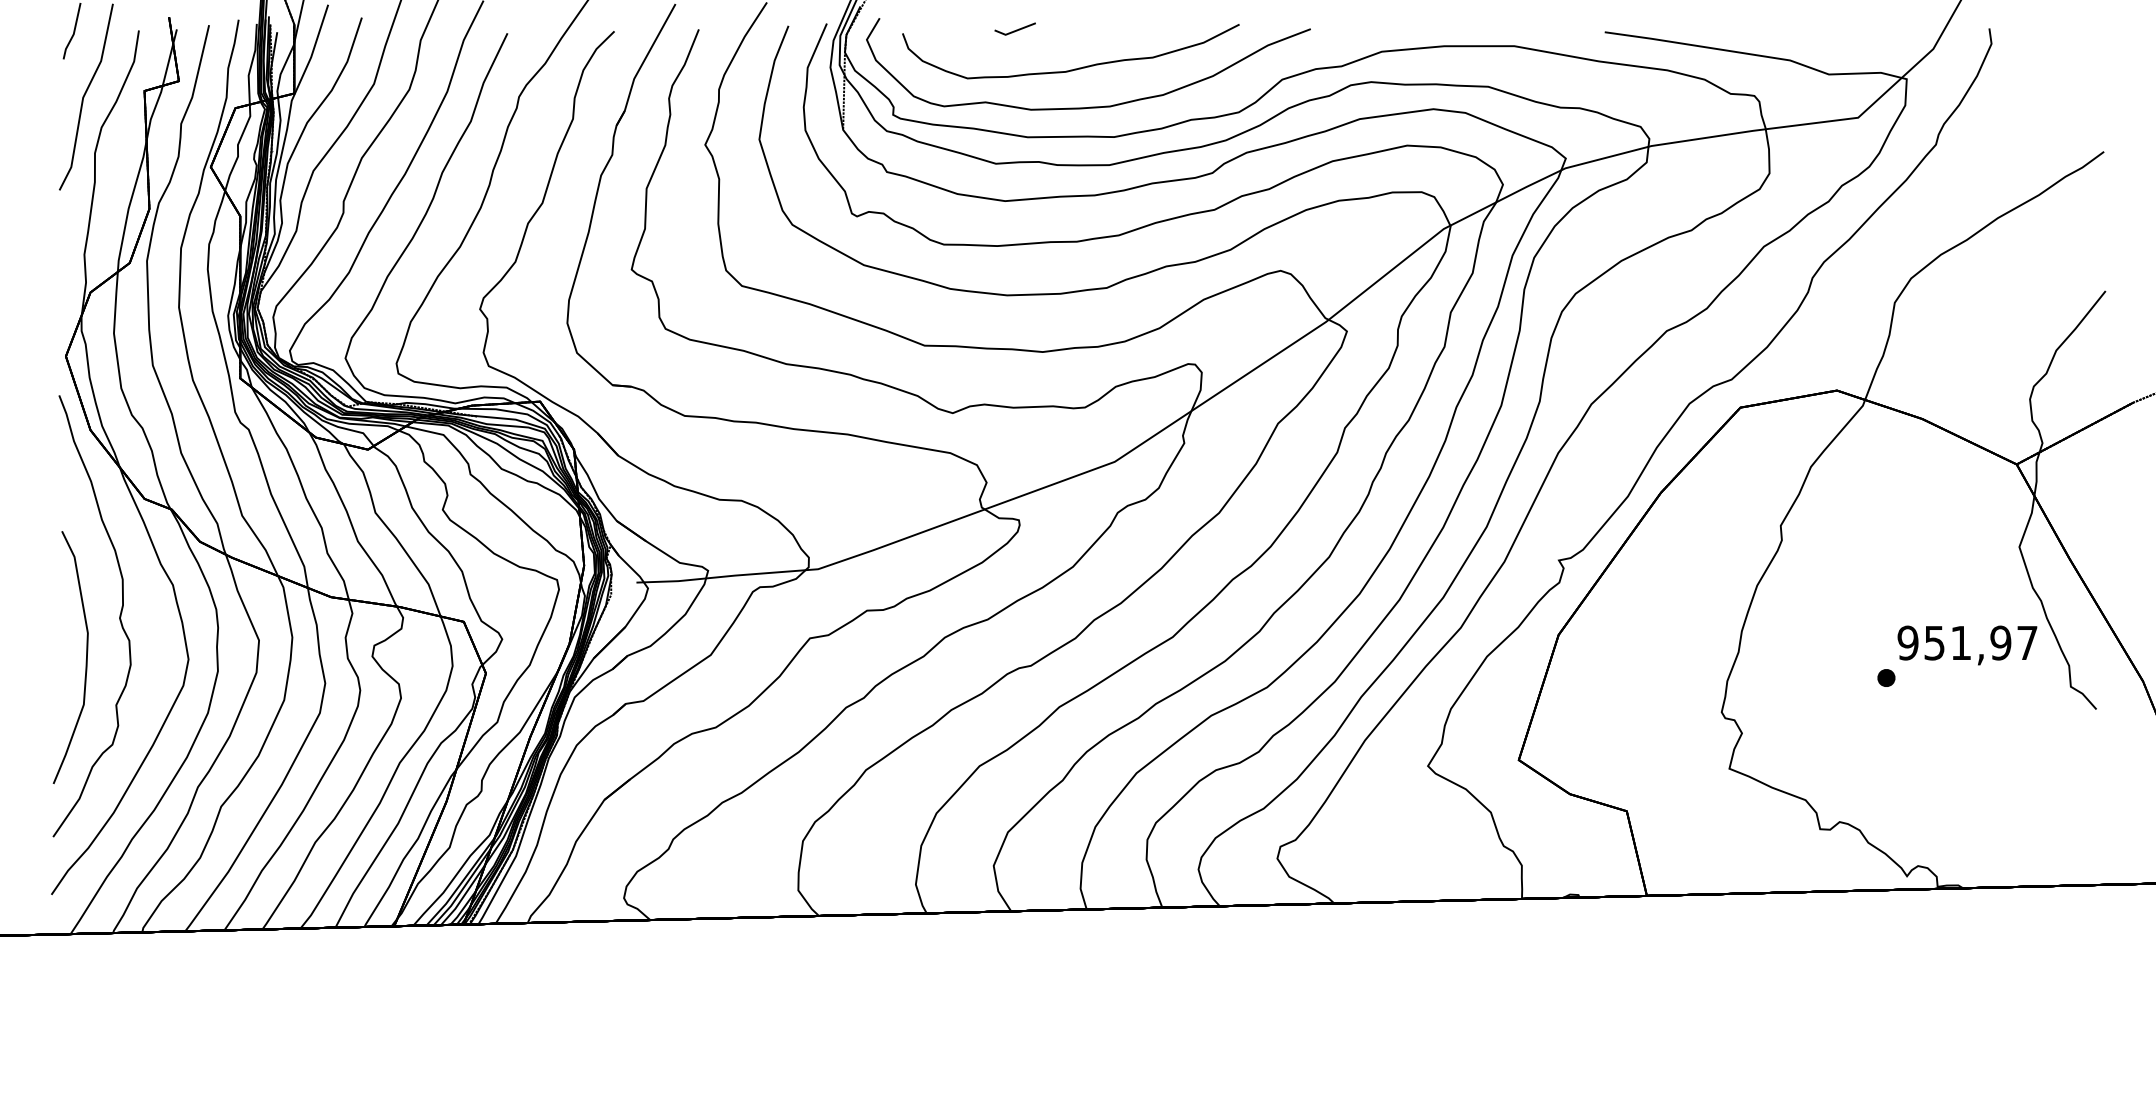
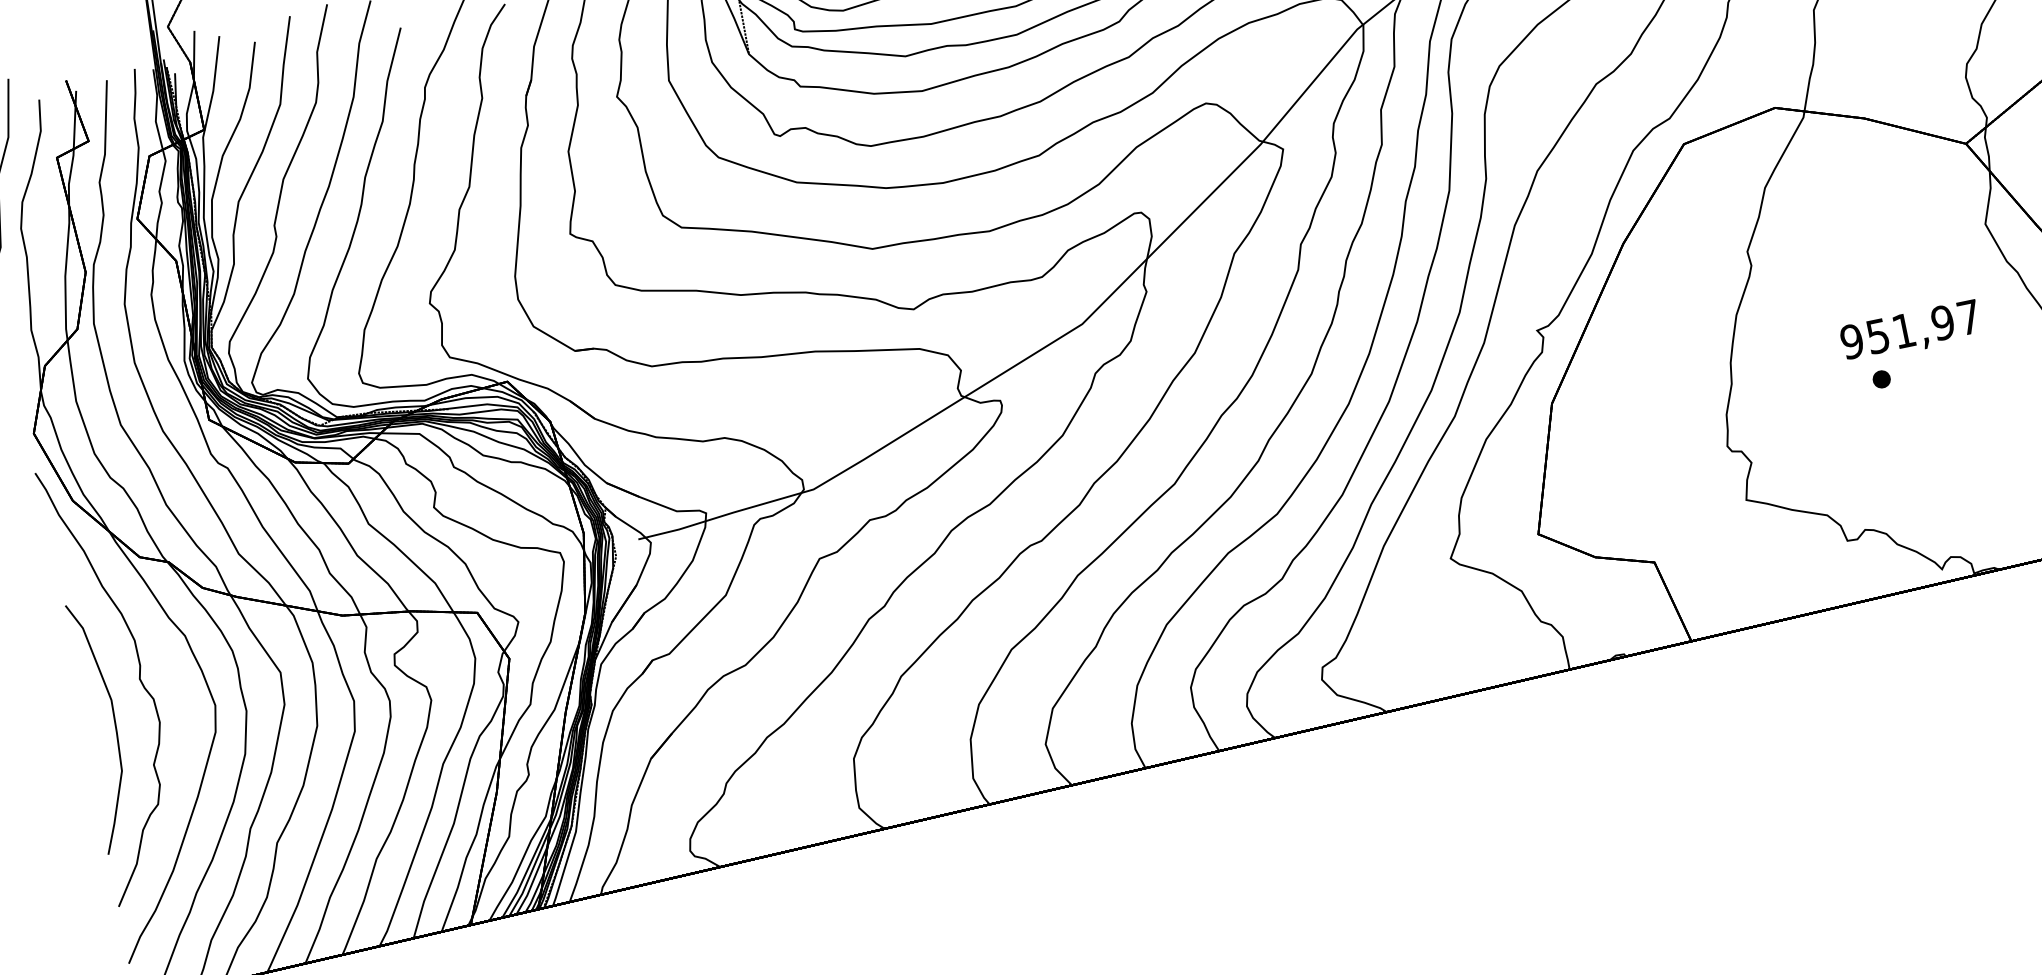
text: (1967, 645) -> (1910, 331), moved

